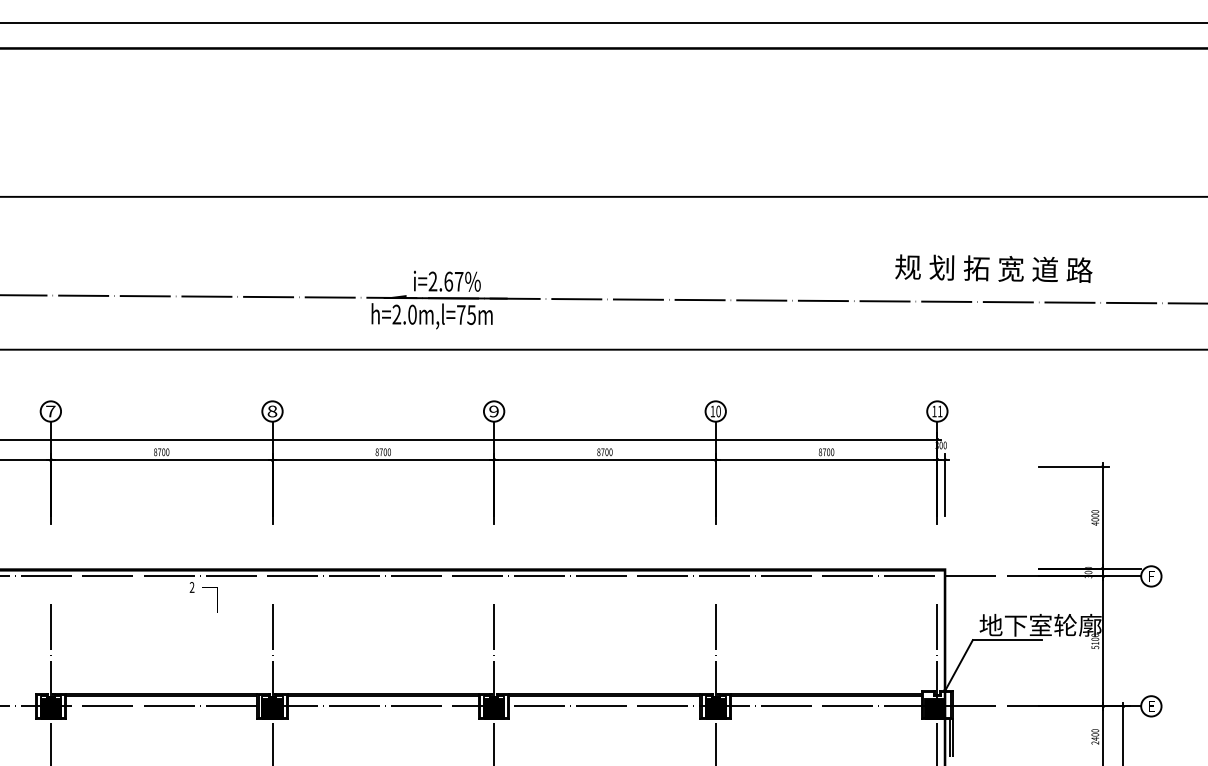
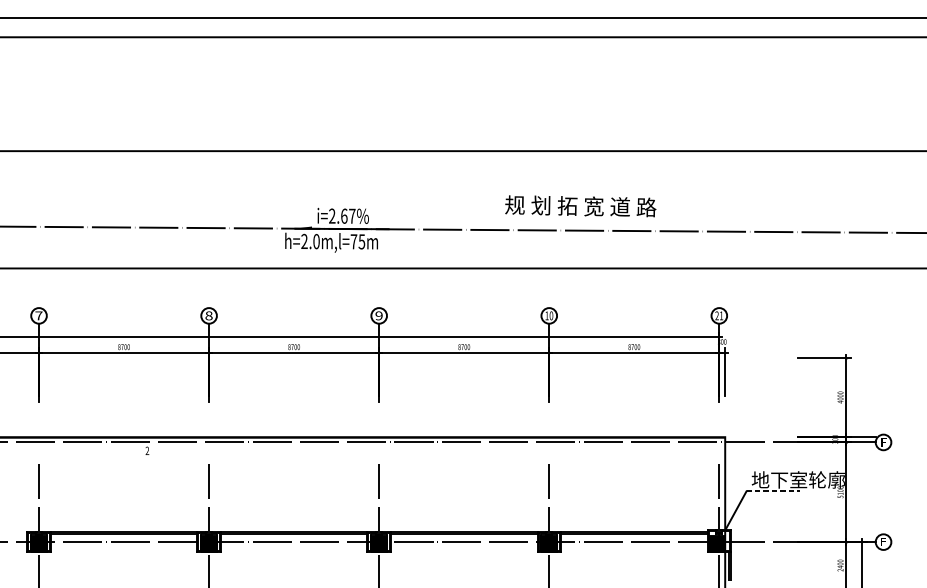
text: (993, 268) -> (580, 206), moved
text: (934, 411) -> (717, 315), 11 -> 21
line: (217, 599) -> (166, 460), removed
line: (1007, 640) -> (773, 491), solid -> dashed

